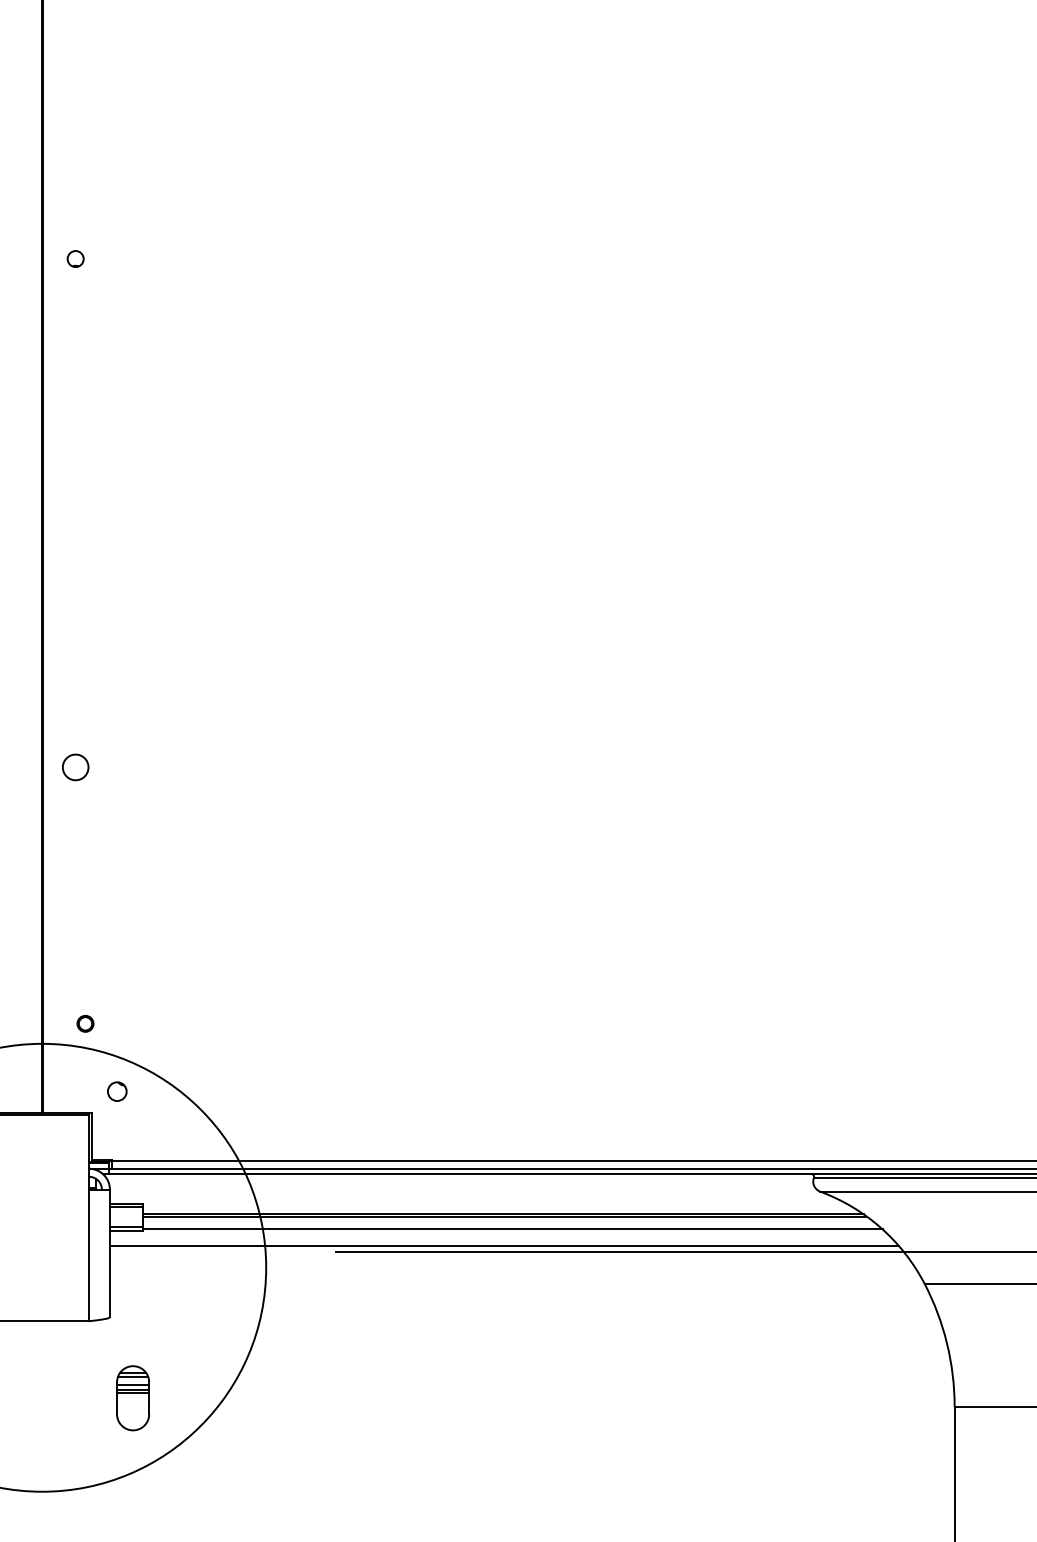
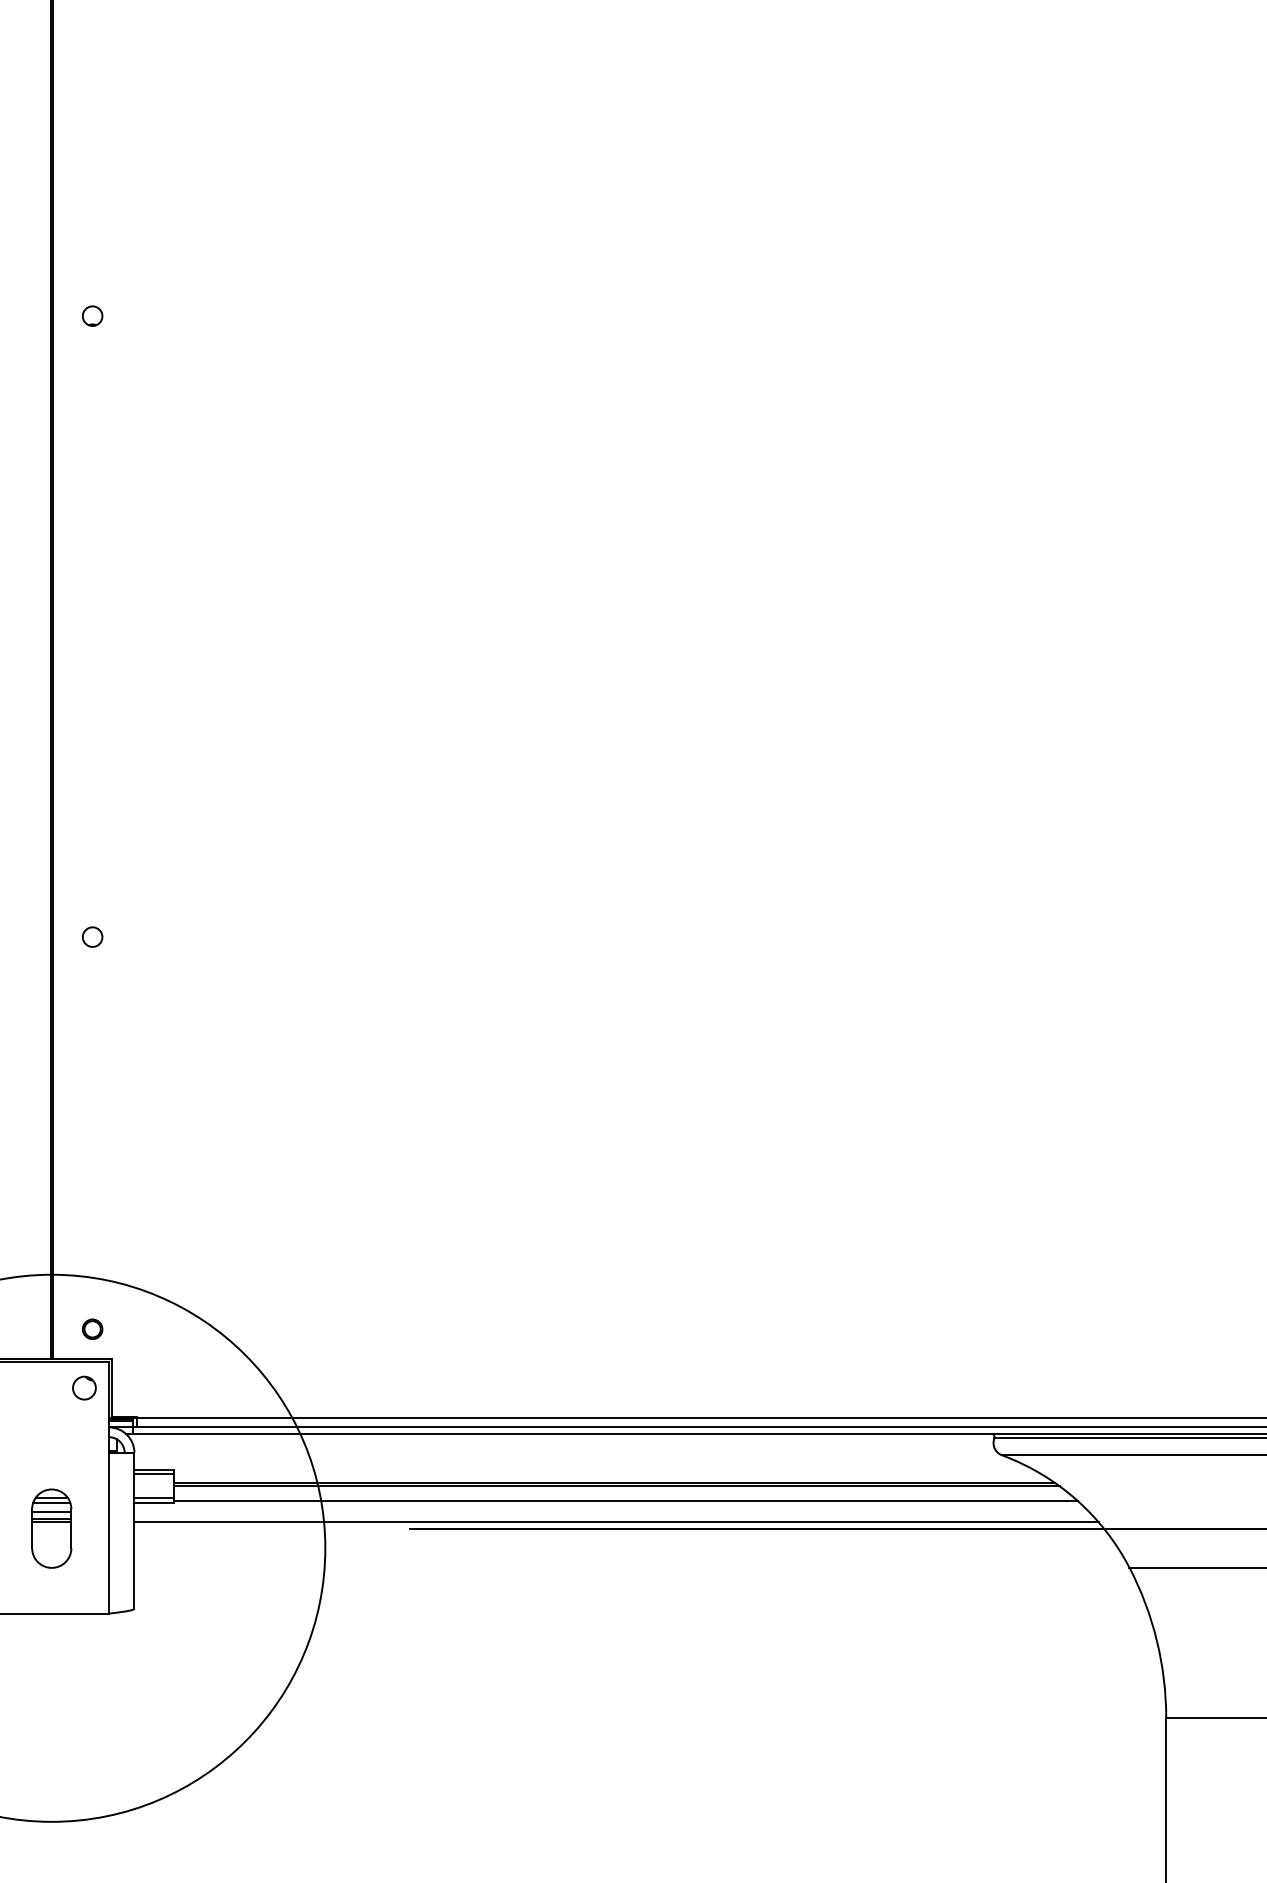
circle: (75, 766) -> (92, 936), size x0.62
part: (85, 1023) -> (92, 1328), moved
part: (117, 1091) -> (84, 1387), moved
part: (132, 1398) -> (51, 1528), moved

